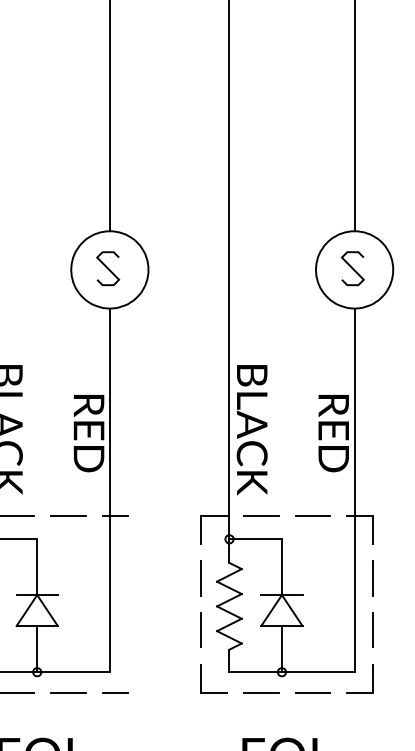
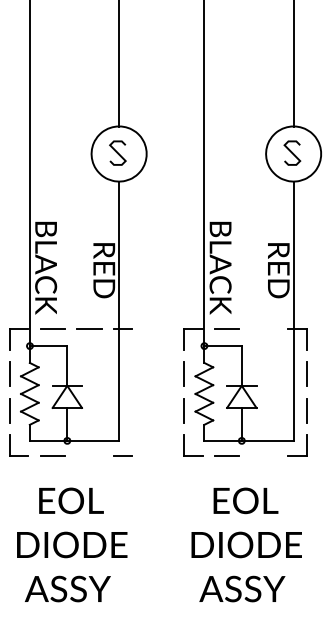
line: (312, 516) -> (263, 329), removed
line: (68, 692) -> (89, 455), removed
line: (312, 692) -> (263, 455), removed

